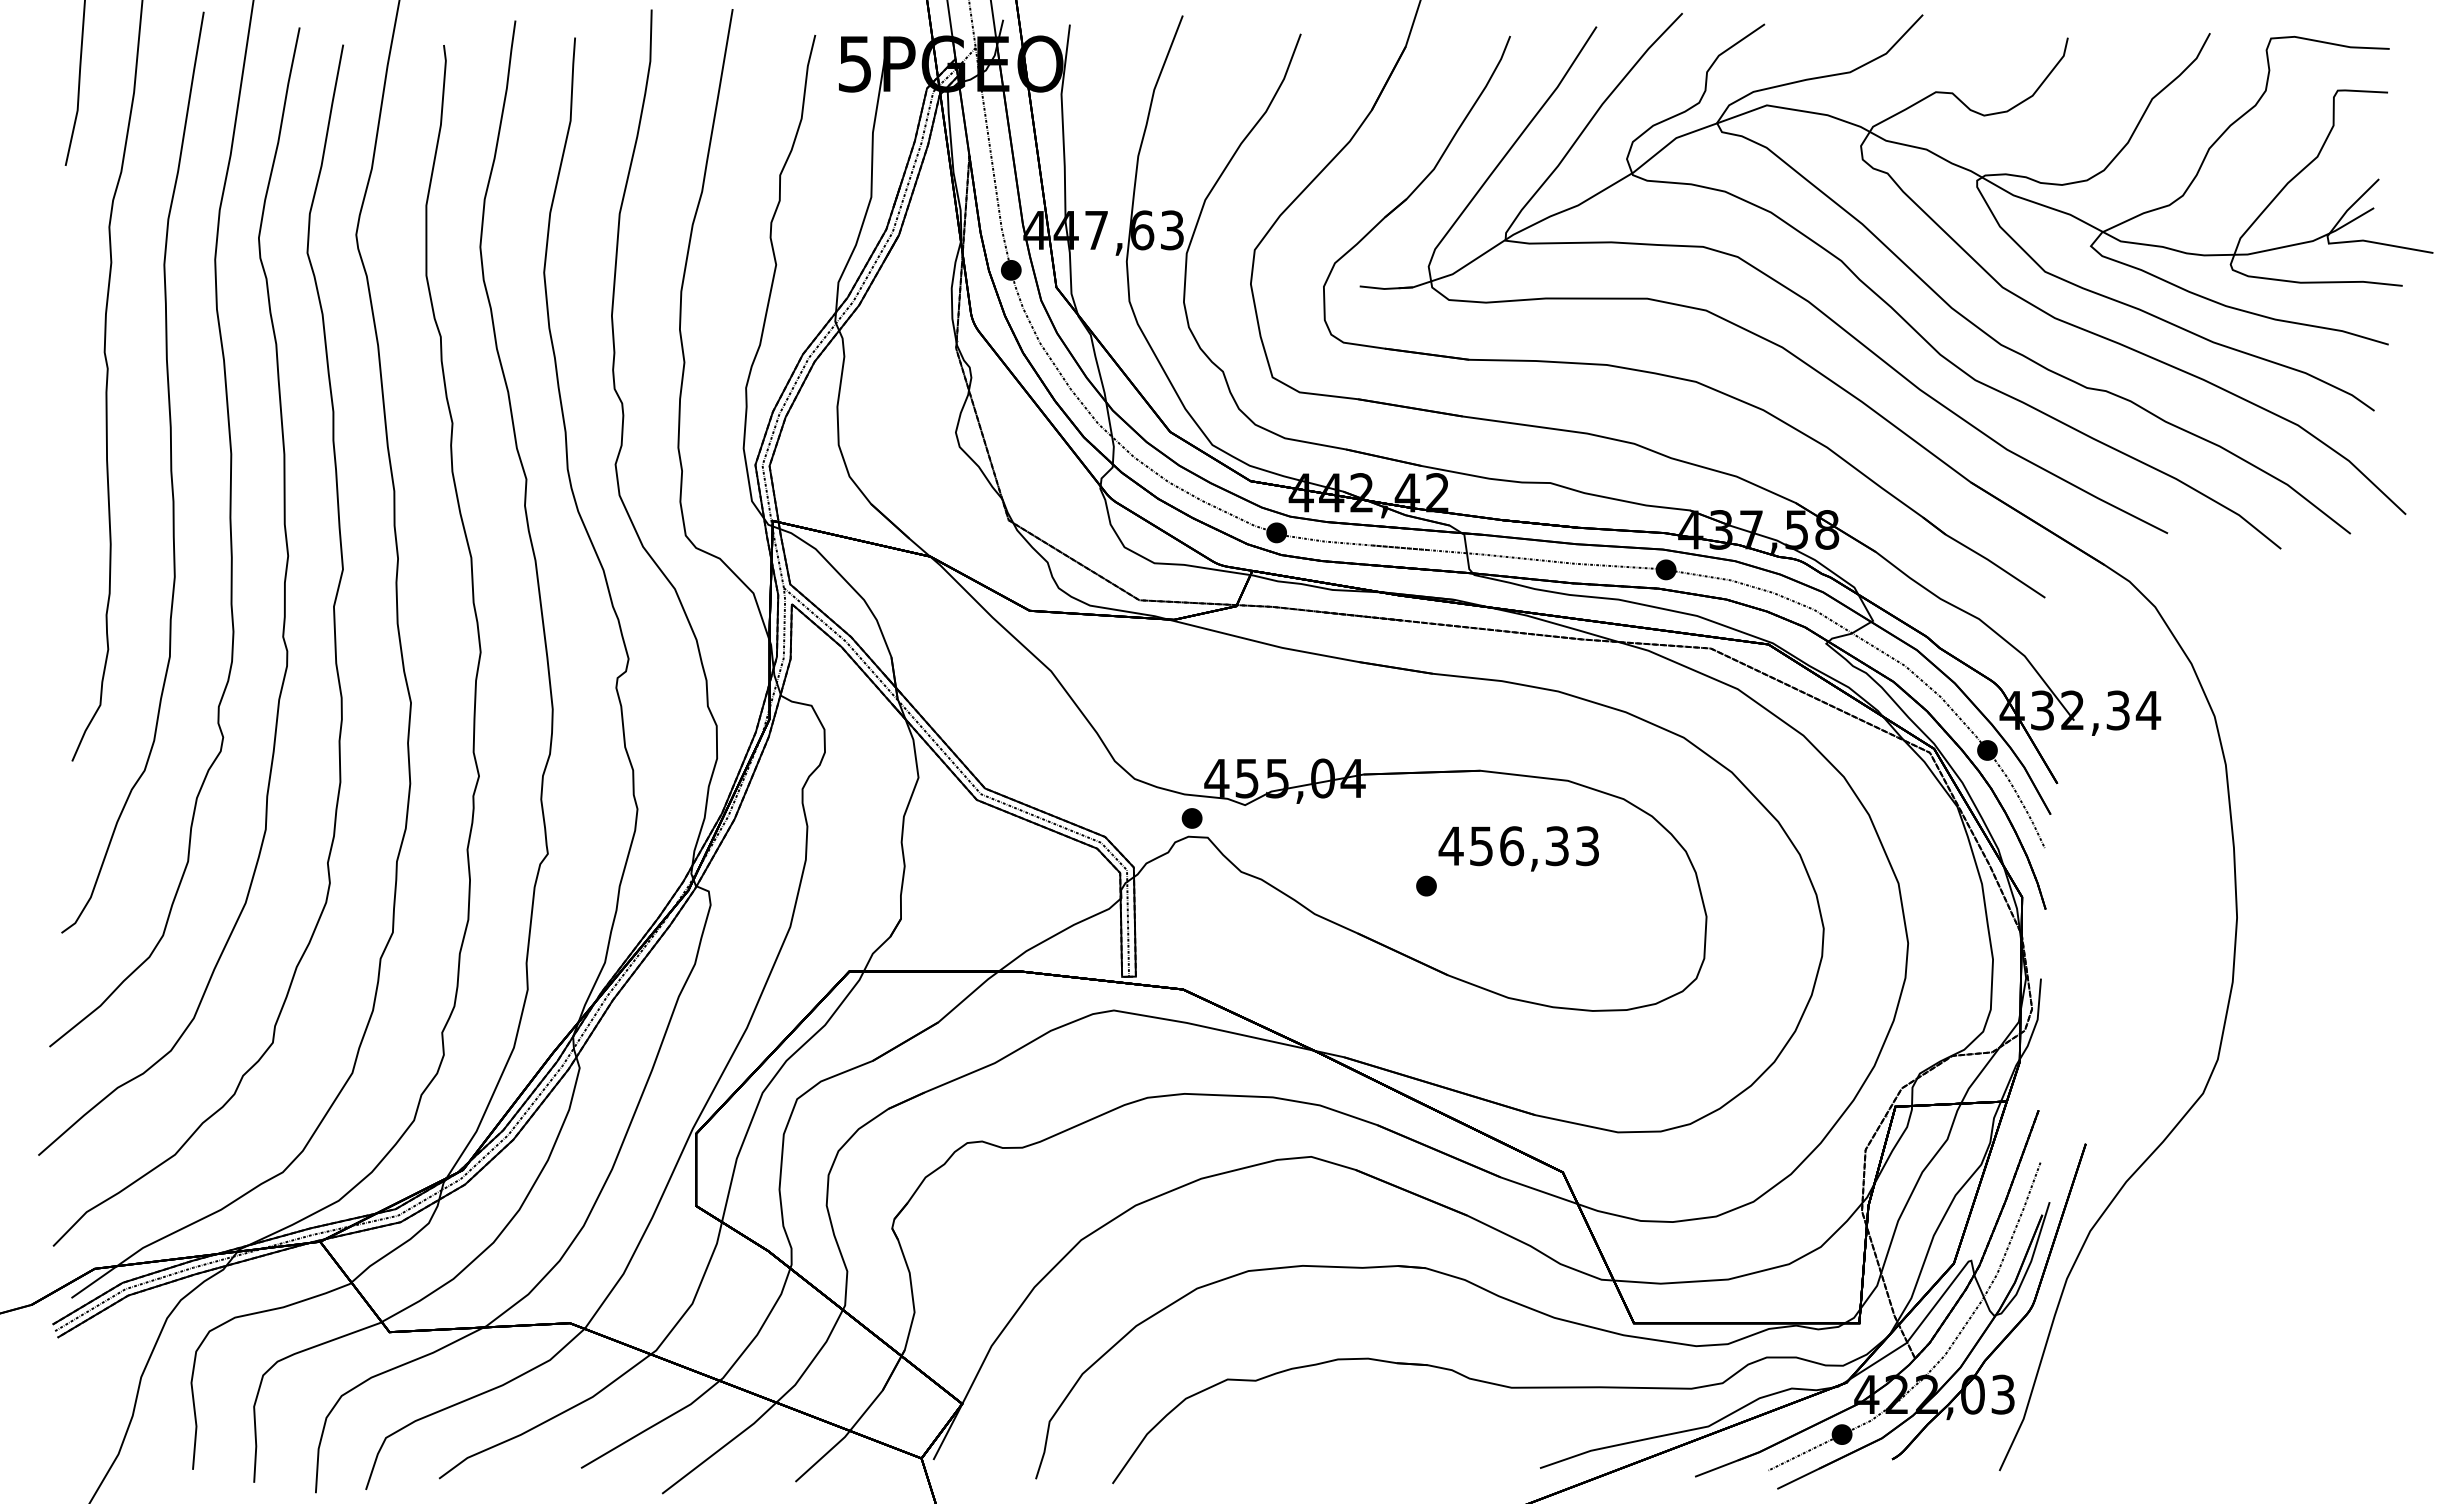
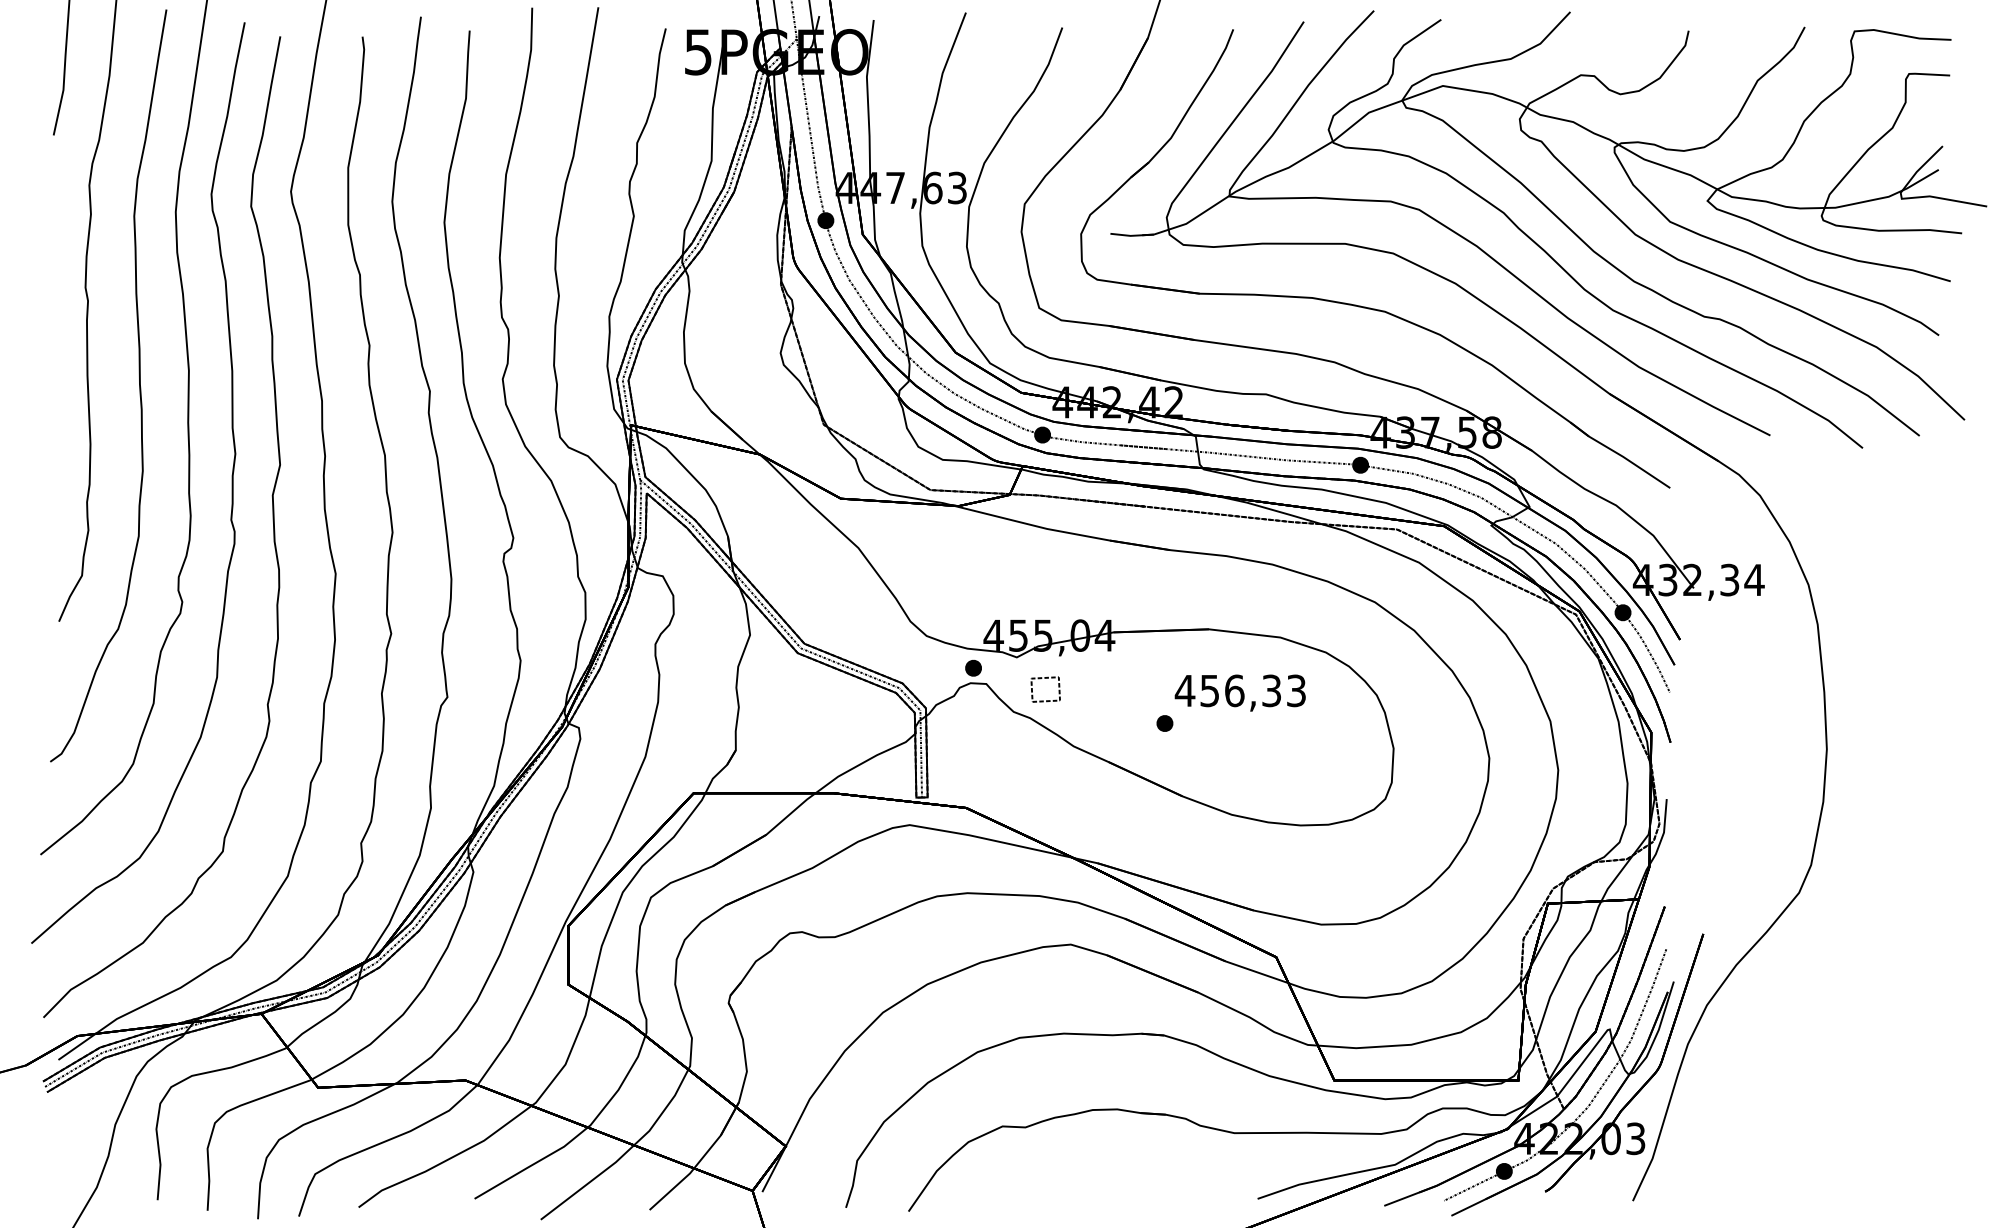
part: (1280, 831) -> (1045, 678), added

